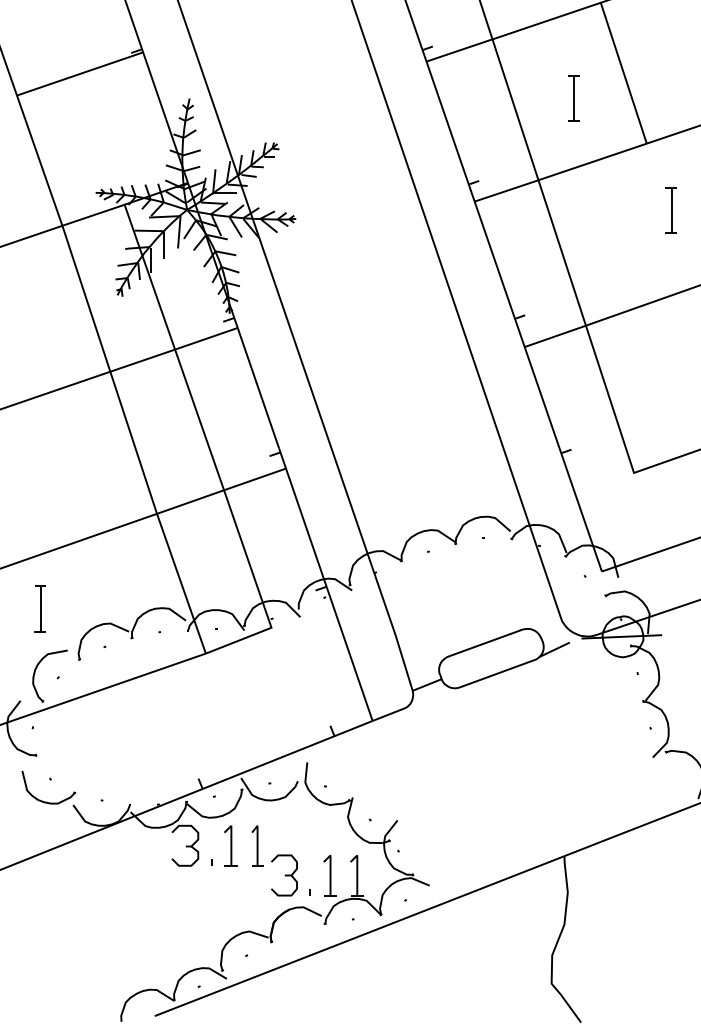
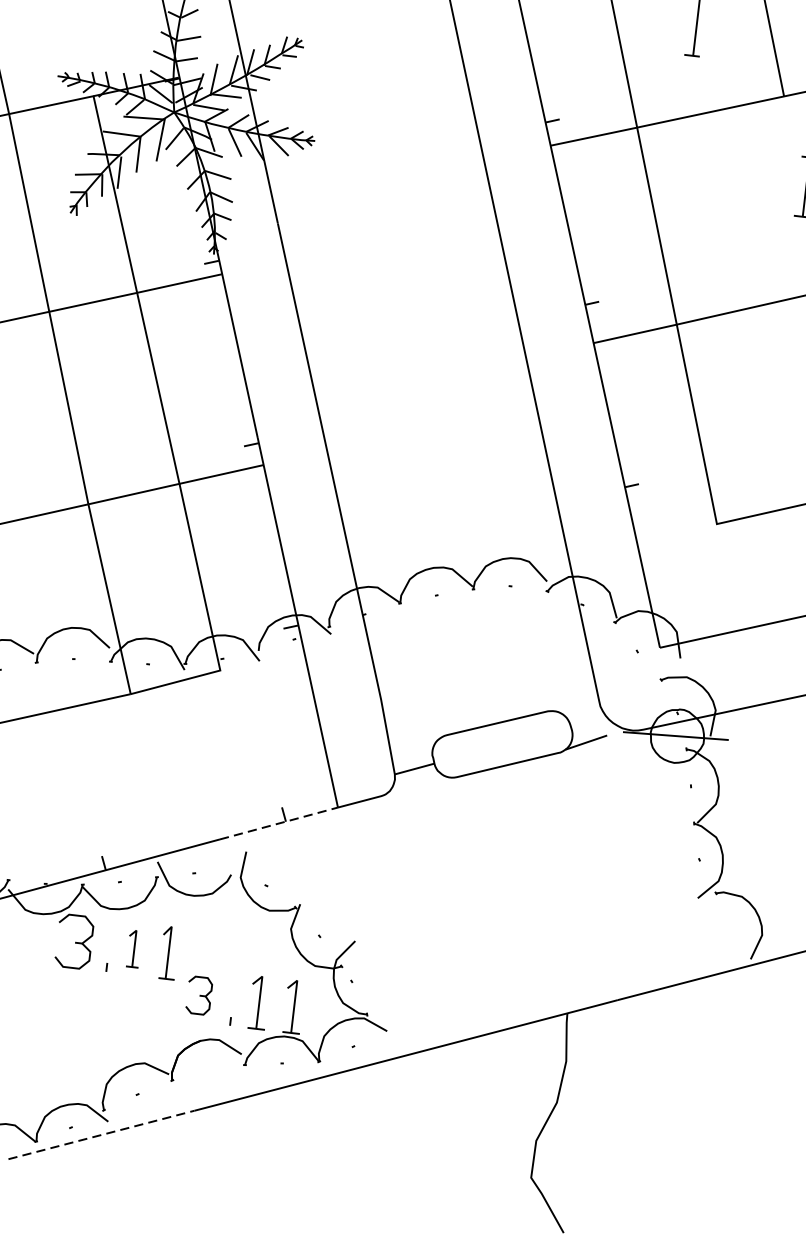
line: (330, 738) -> (280, 823), solid -> dashed
part: (230, 845) -> (133, 948), size x0.7
part: (284, 875) -> (199, 995), size x0.7
line: (223, 989) -> (102, 1135), solid -> dashed

